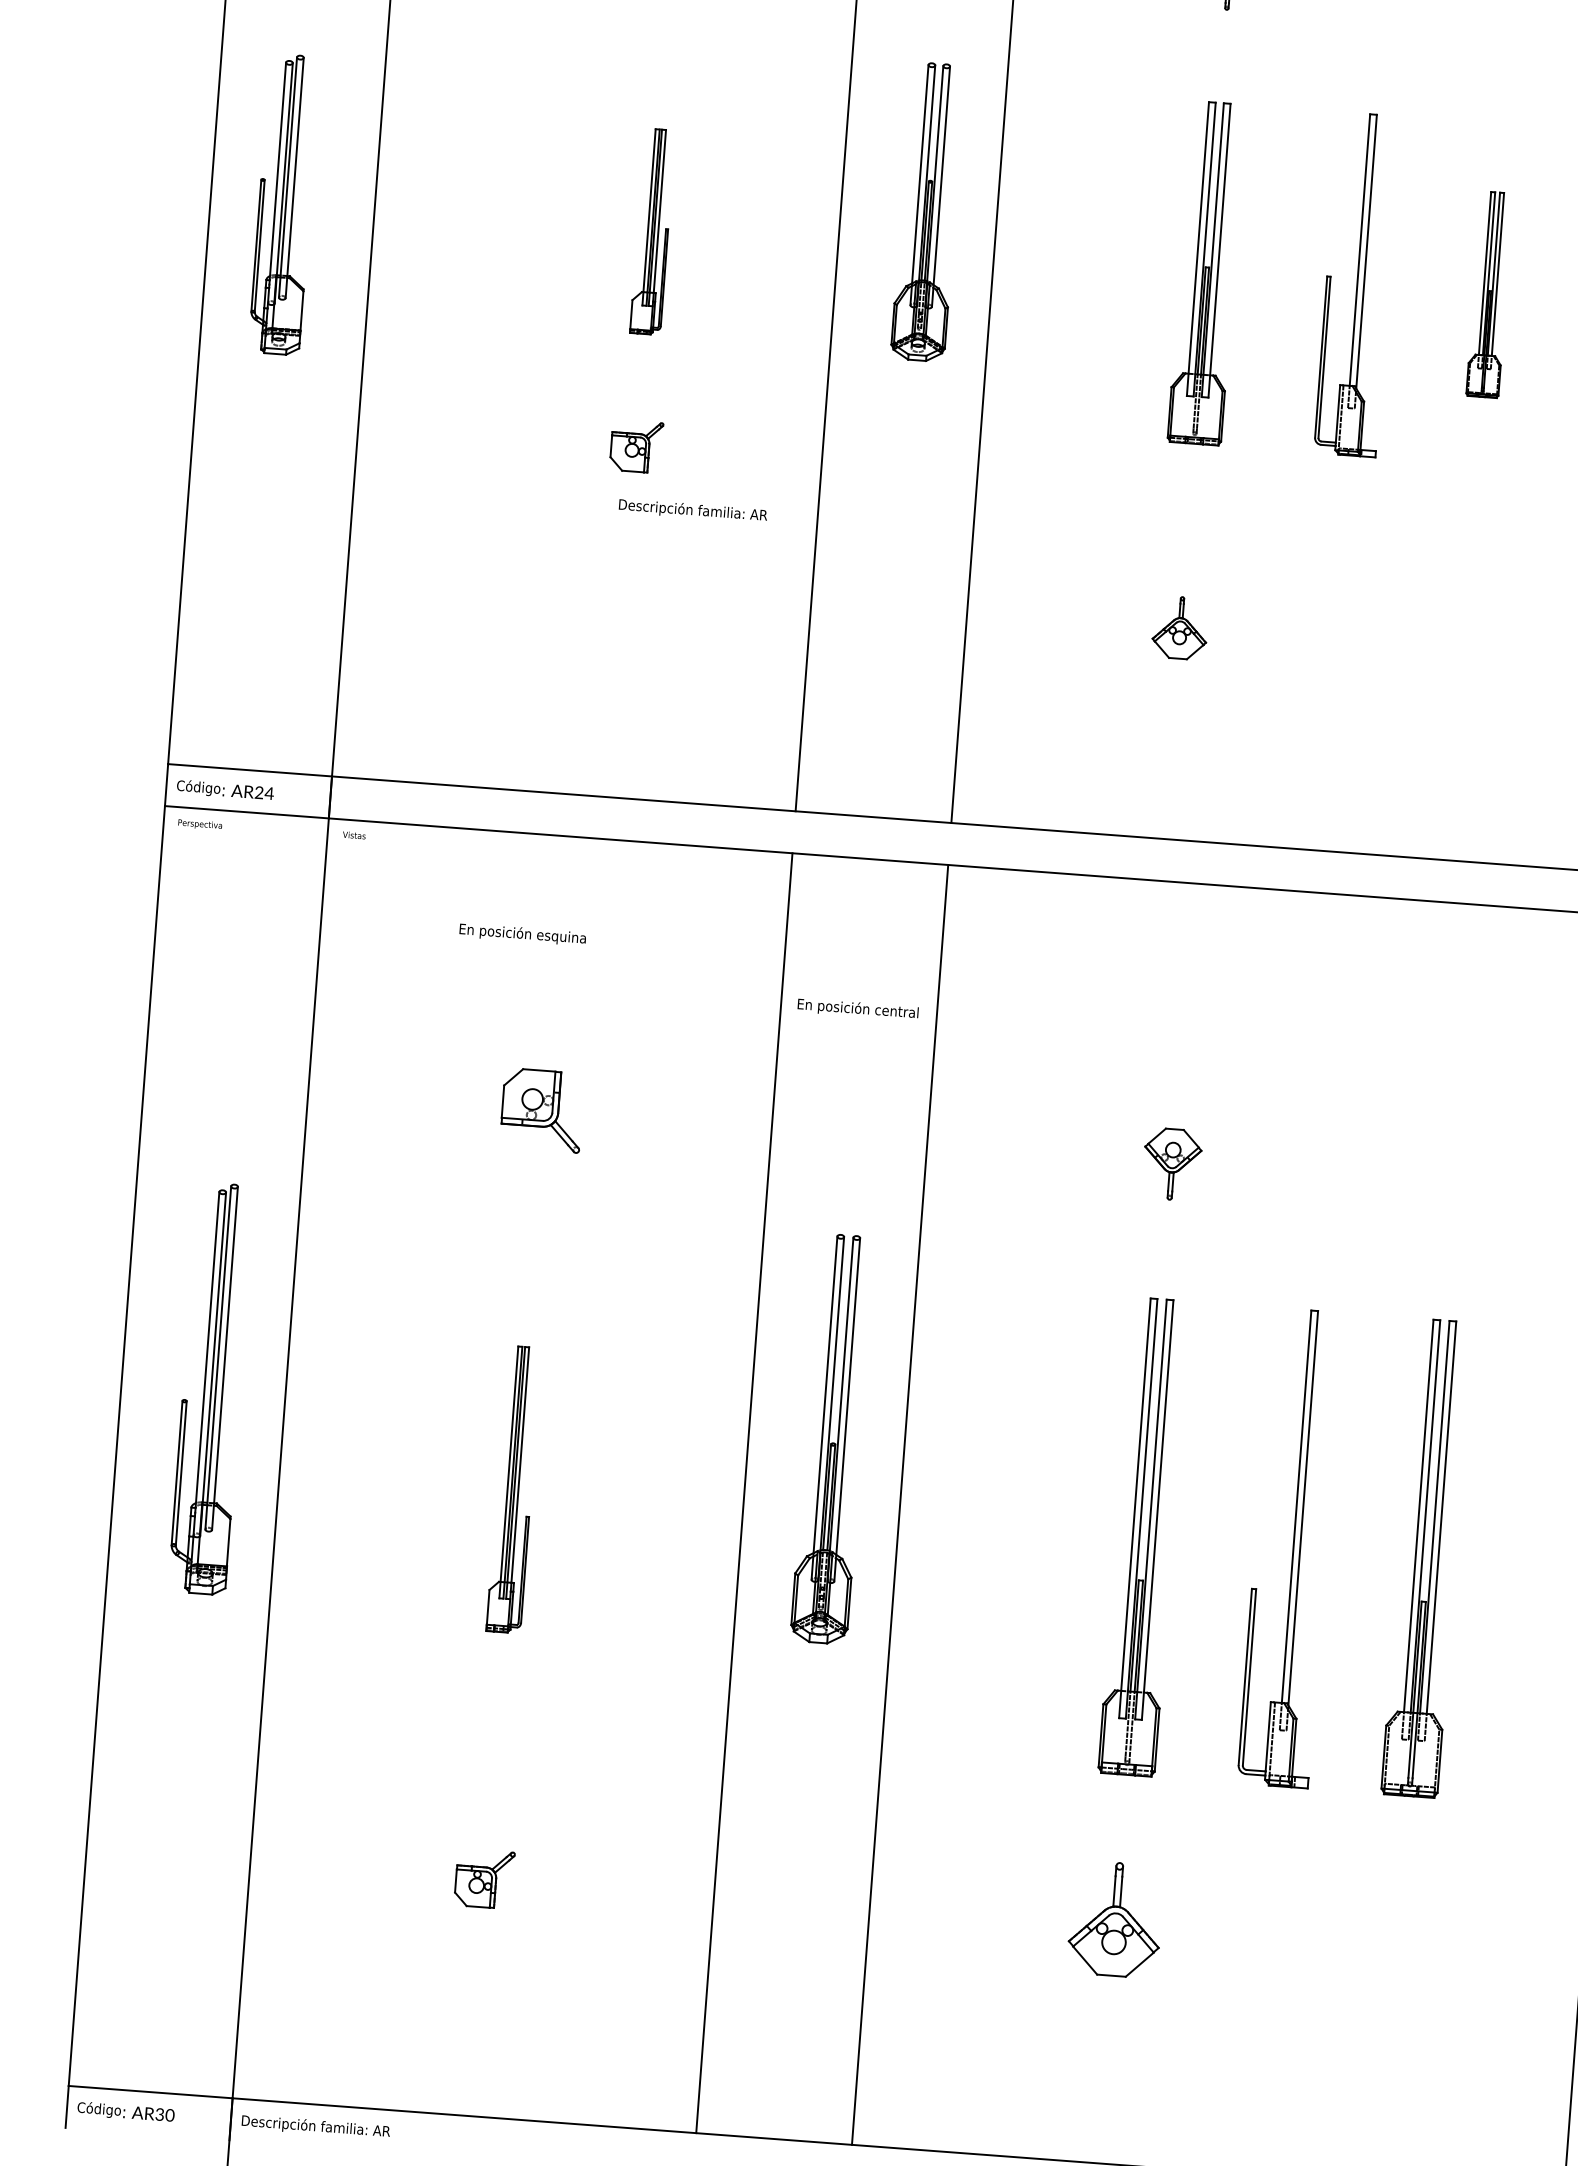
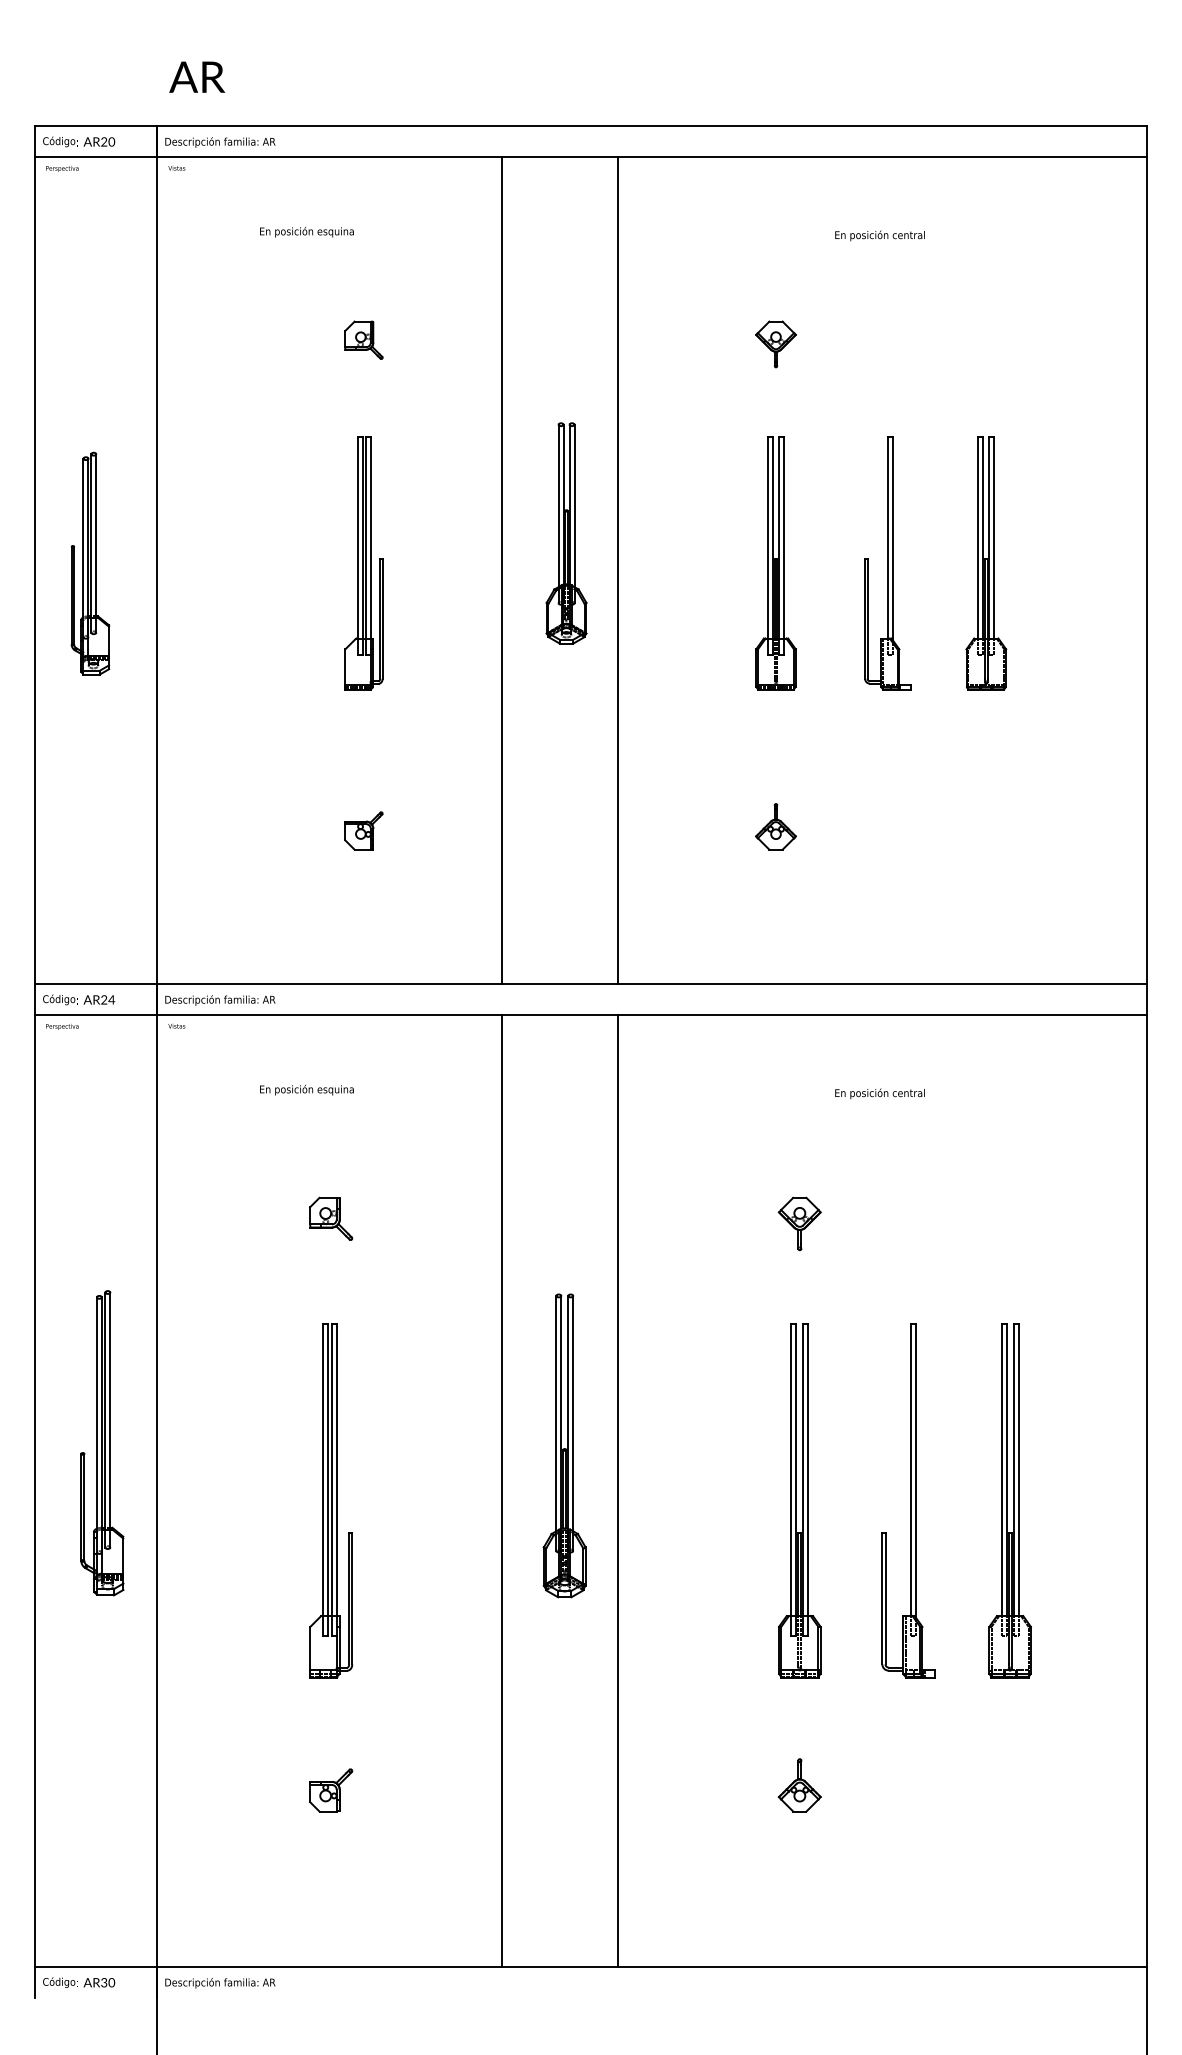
part: (652, 231) -> (363, 563), size x1.67
part: (1490, 294) -> (986, 563), size x1.67
part: (636, 445) -> (363, 830), moved
text: (693, 510) -> (220, 1000), moved
text: (857, 1008) -> (879, 1093), moved
part: (542, 1109) -> (331, 1218), size x0.71
part: (514, 1488) -> (331, 1500), size x1.67
part: (1114, 1919) -> (799, 1785), size x0.62

